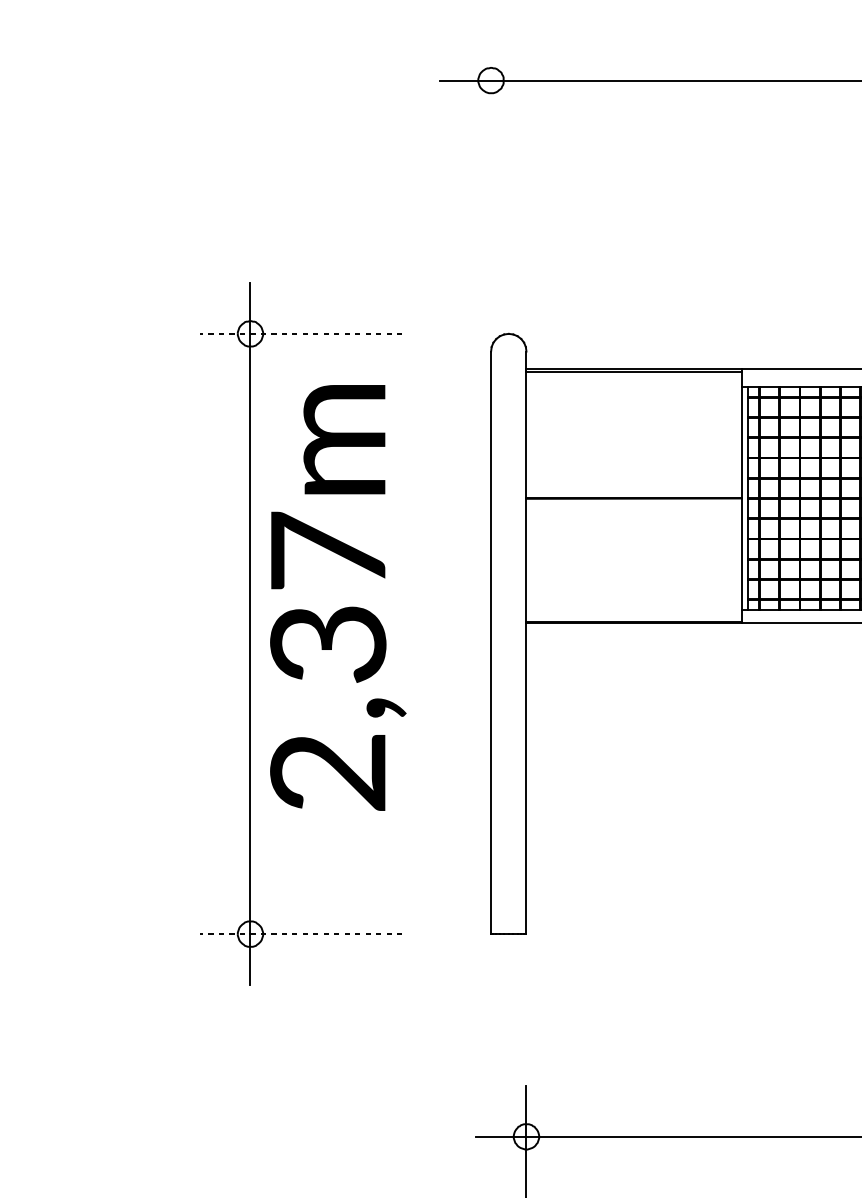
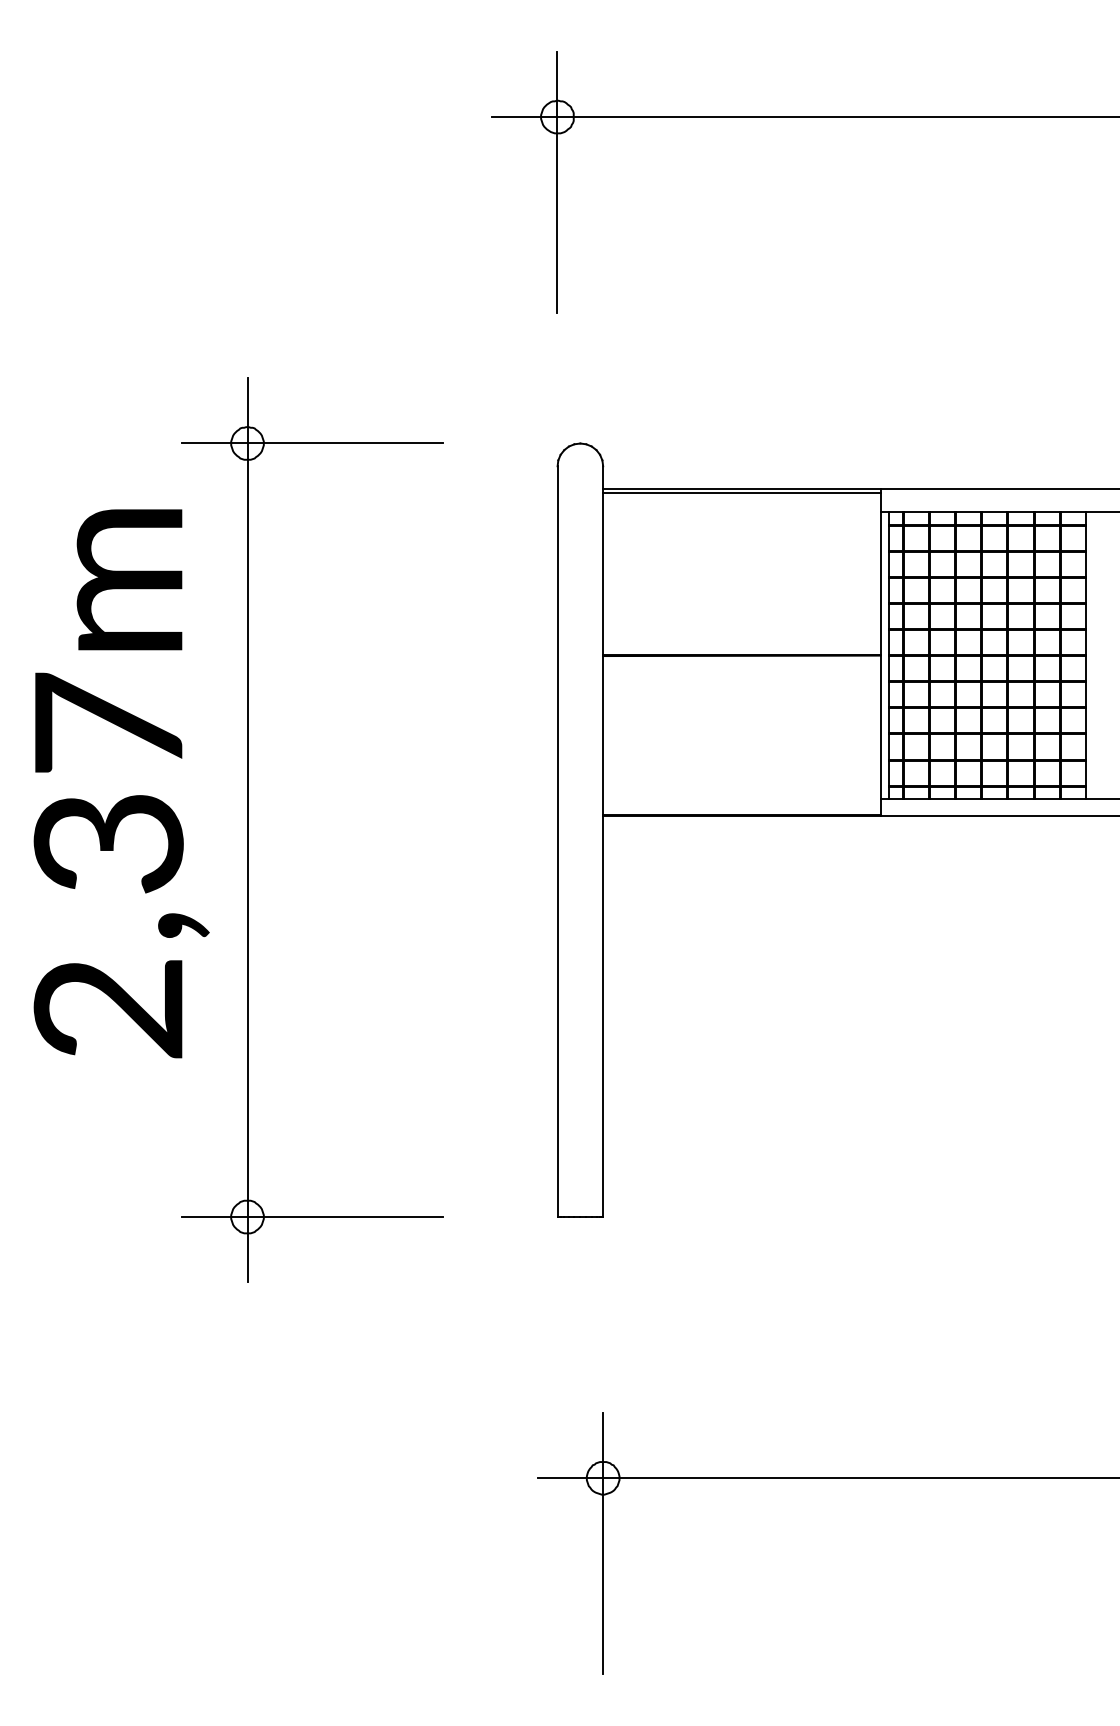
line: (491, 130) -> (557, 181), added
line: (300, 333) -> (312, 443), dashed -> solid
text: (338, 597) -> (121, 783), moved
line: (300, 934) -> (312, 1217), dashed -> solid

